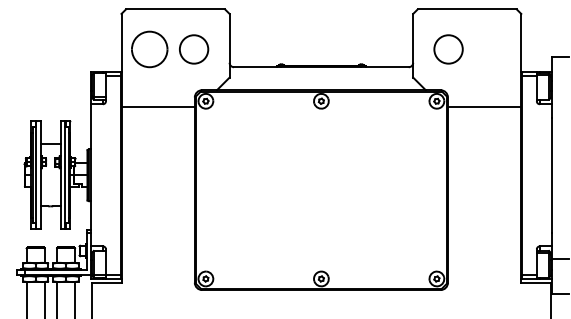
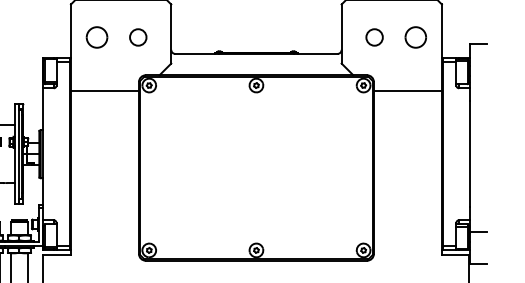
part: (149, 49) -> (96, 37), size x0.62
circle: (193, 49) -> (137, 37), size x0.62
circle: (448, 49) -> (374, 37), size x0.62
part: (493, 49) -> (416, 37), added

